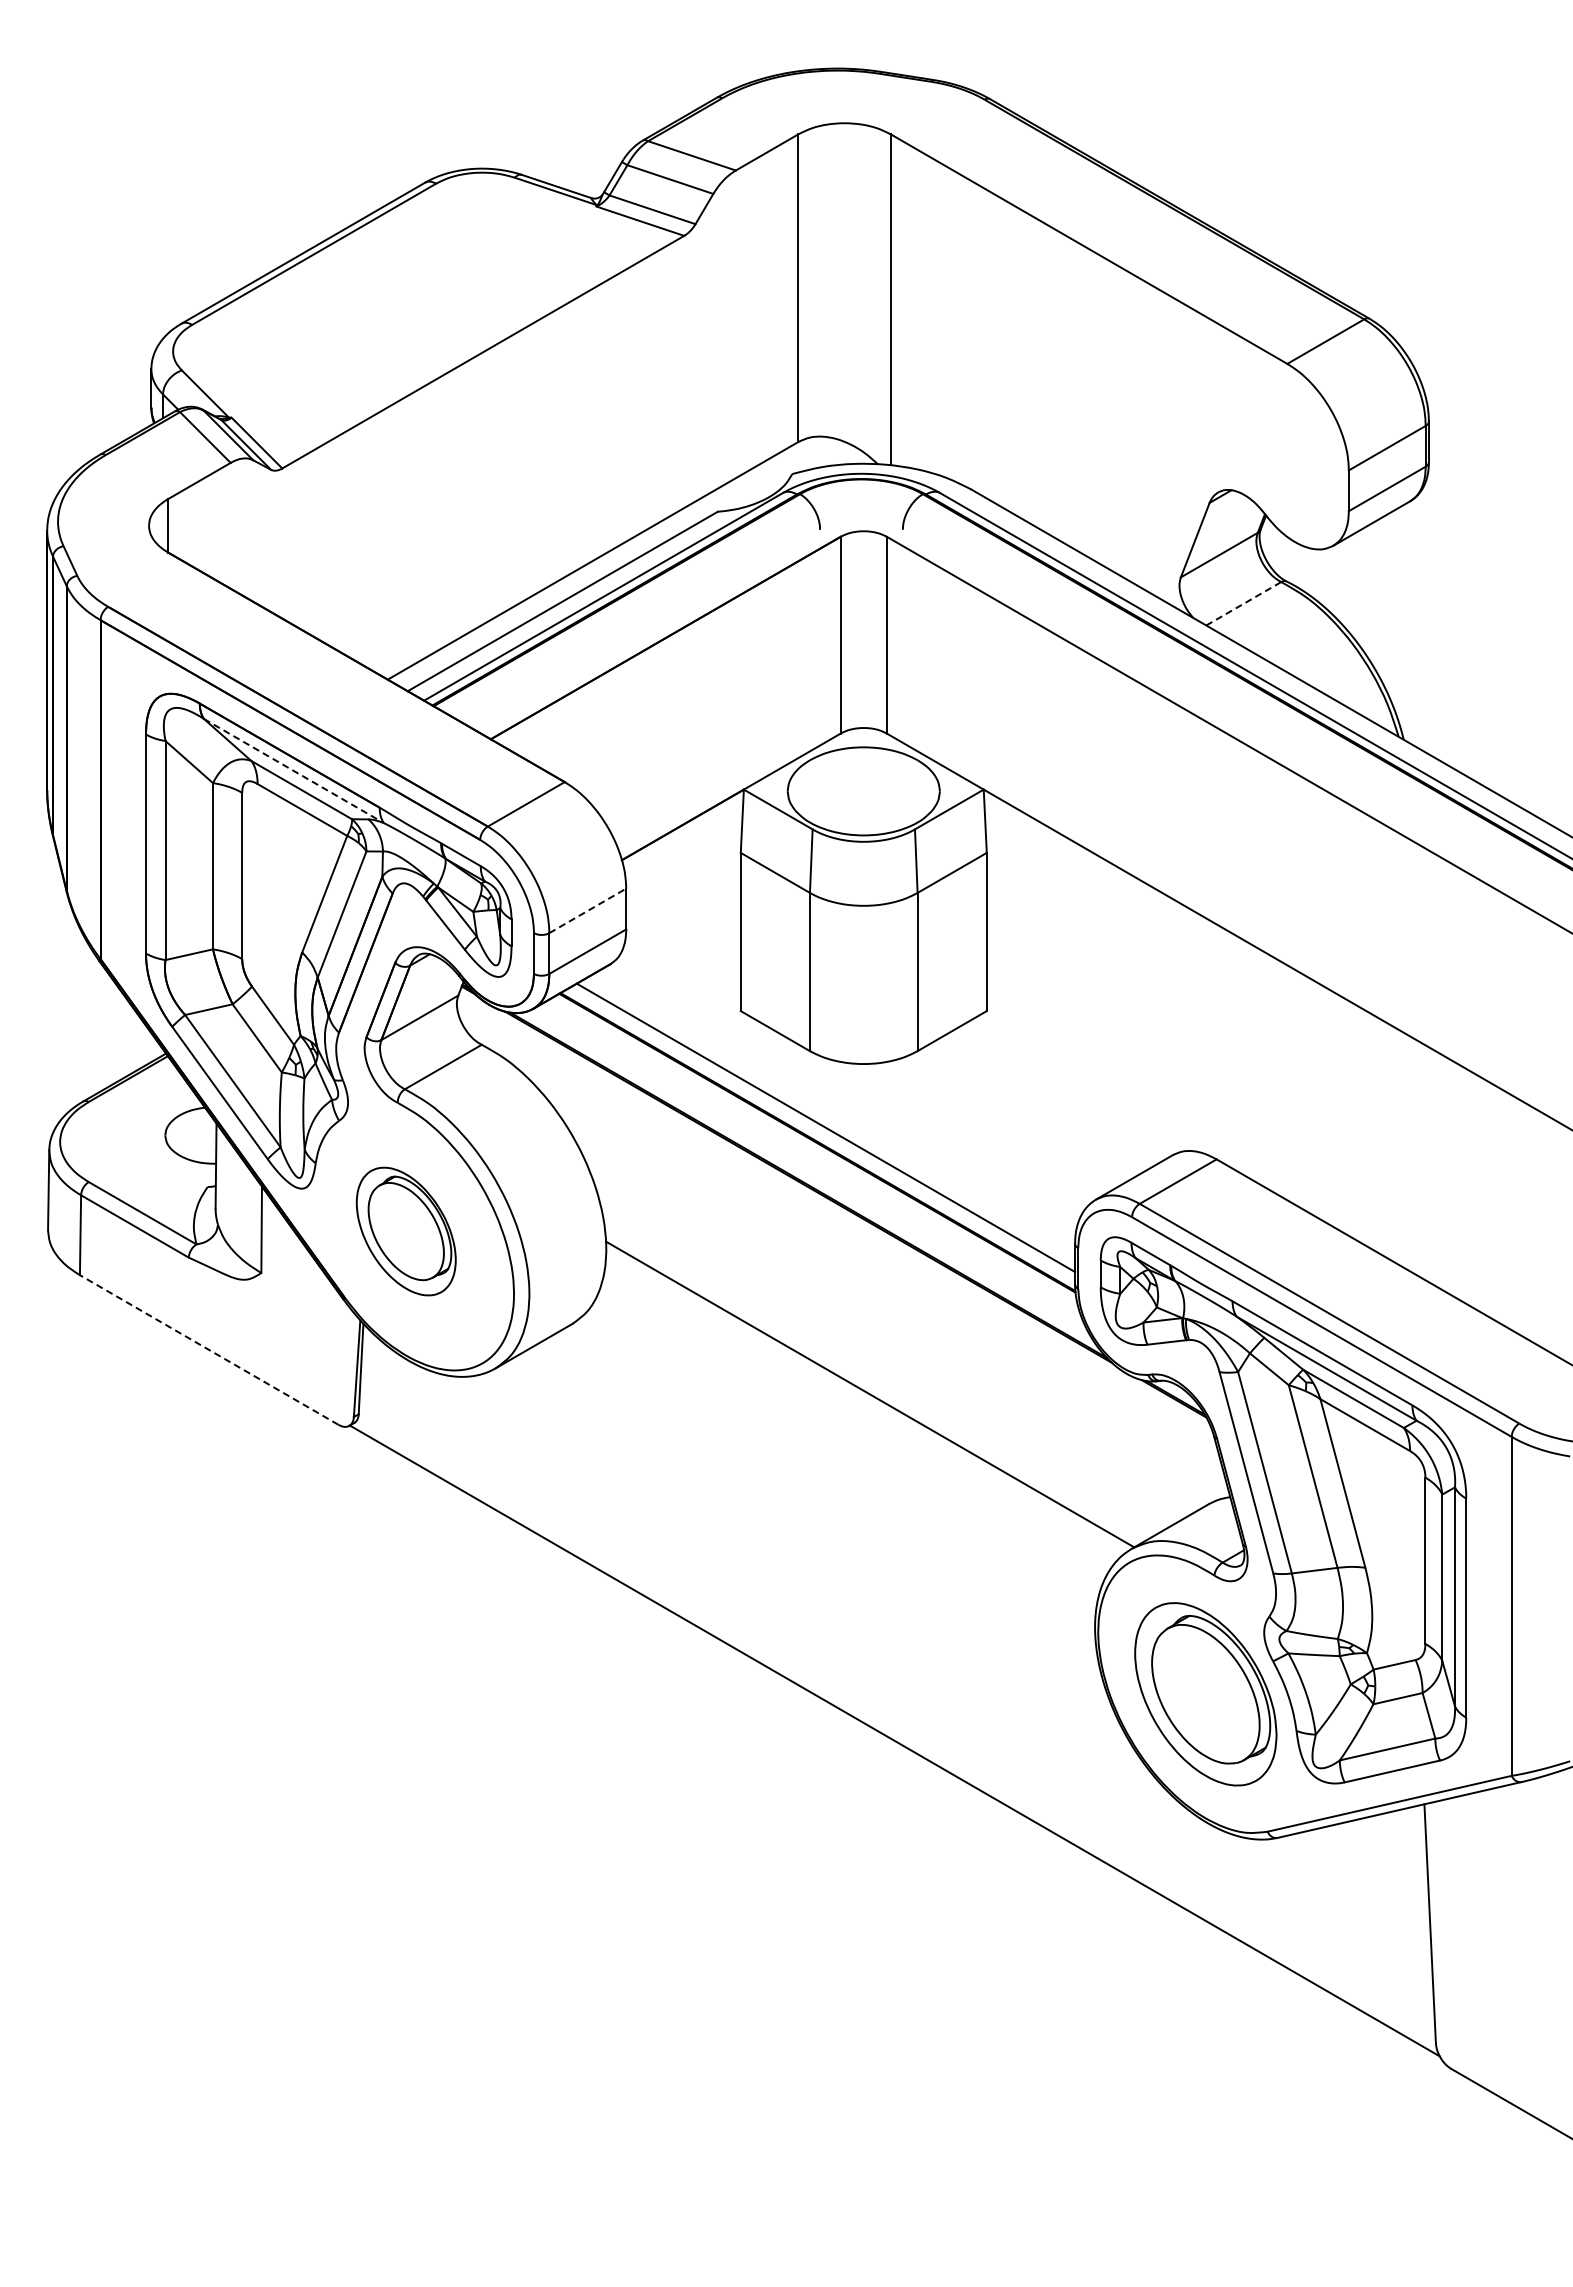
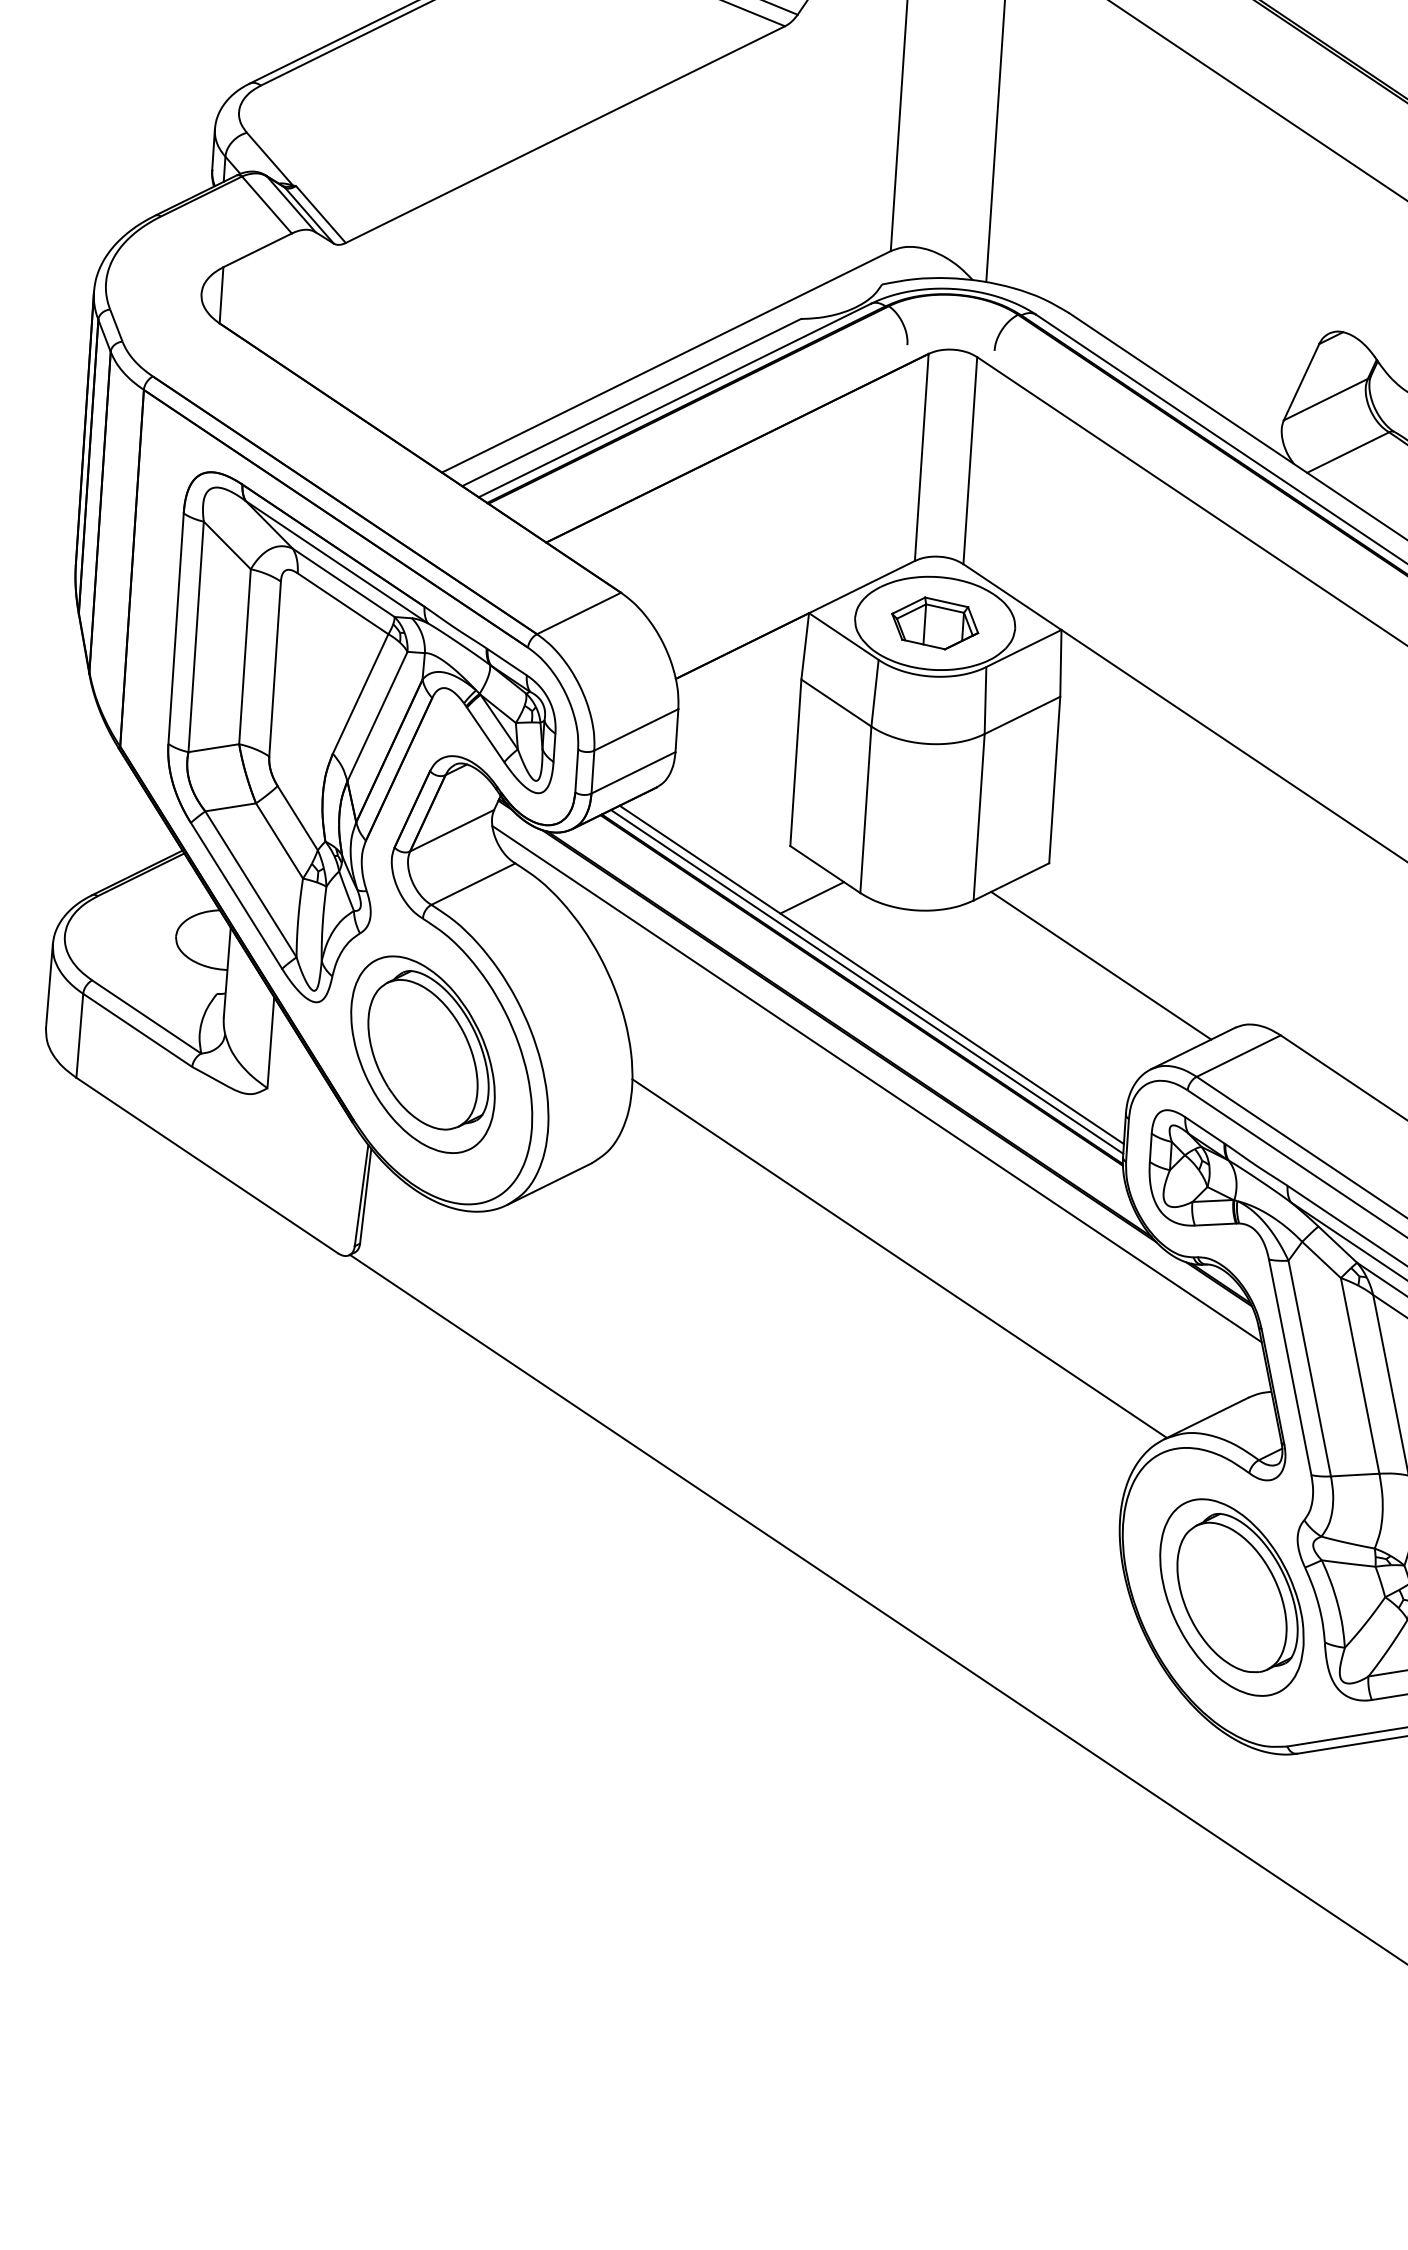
line: (1244, 603) -> (1348, 452), dashed -> solid
line: (293, 771) -> (336, 562), dashed -> solid
part: (863, 791) -> (934, 623), added
line: (588, 910) -> (637, 729), dashed -> solid
line: (764, 1058) -> (811, 897), added
line: (1042, 1104) -> (1101, 965), added
line: (821, 1134) -> (866, 981), added
line: (837, 1230) -> (876, 1083), added
part: (405, 1231) -> (422, 1054), size x1.43
line: (208, 1349) -> (206, 1164), dashed -> solid

